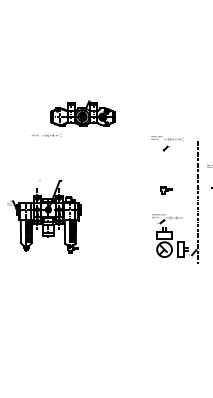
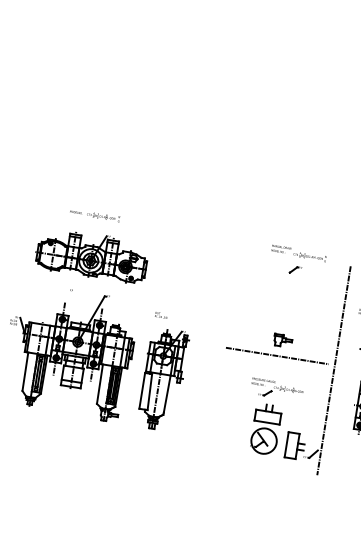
part: (82, 113) -> (92, 254), moved
line: (164, 199) -> (277, 356), added
part: (100, 219) -> (163, 372), added

